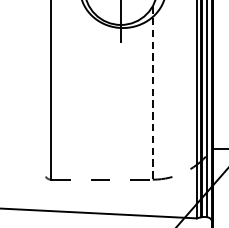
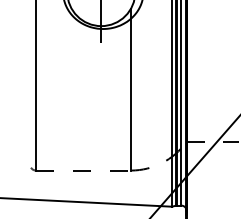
line: (153, 92) -> (131, 89), dashed -> solid

